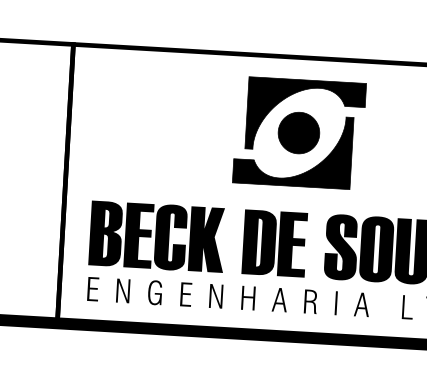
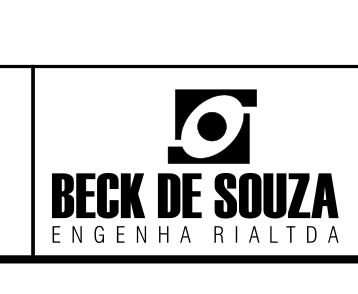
part: (298, 132) -> (211, 126), moved
part: (336, 303) -> (236, 234), moved

